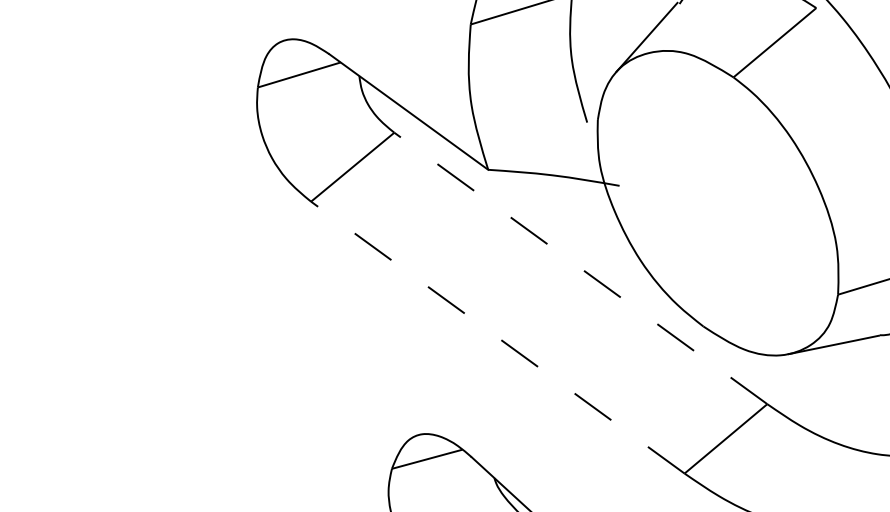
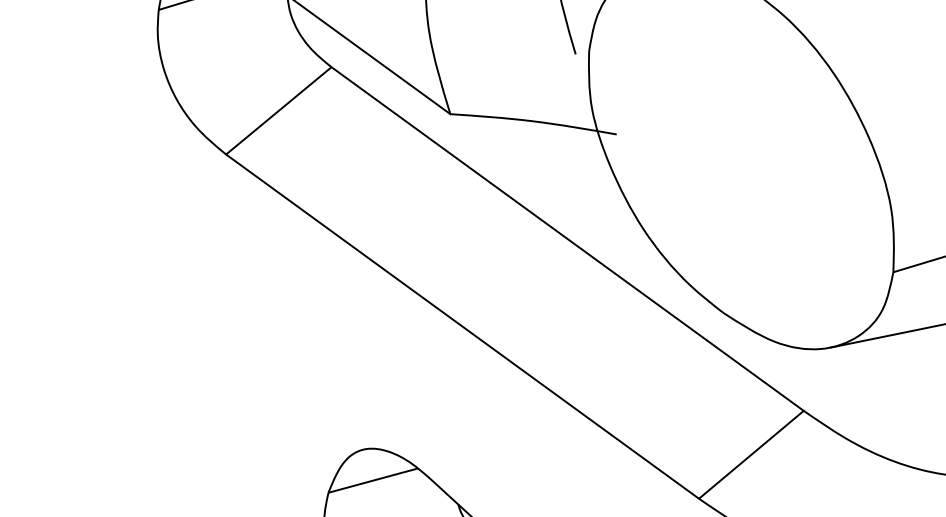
line: (580, 268) -> (567, 239), dashed -> solid
line: (497, 337) -> (462, 326), dashed -> solid

